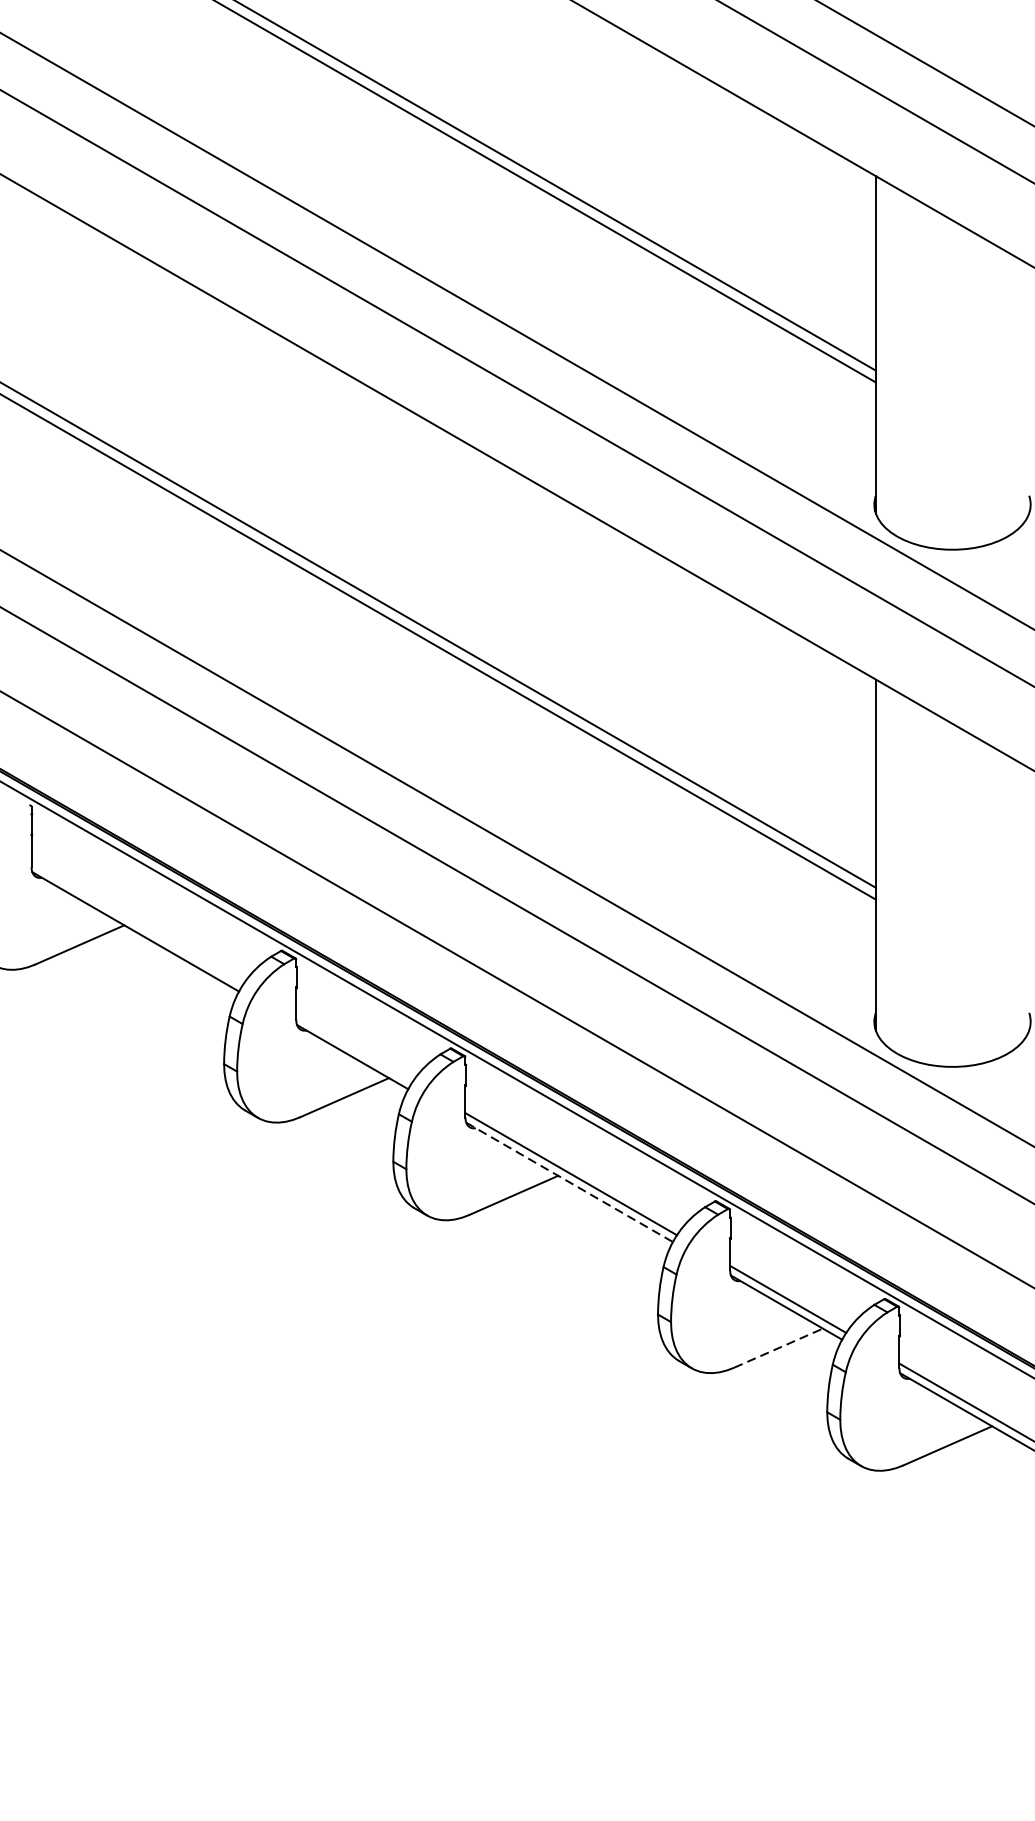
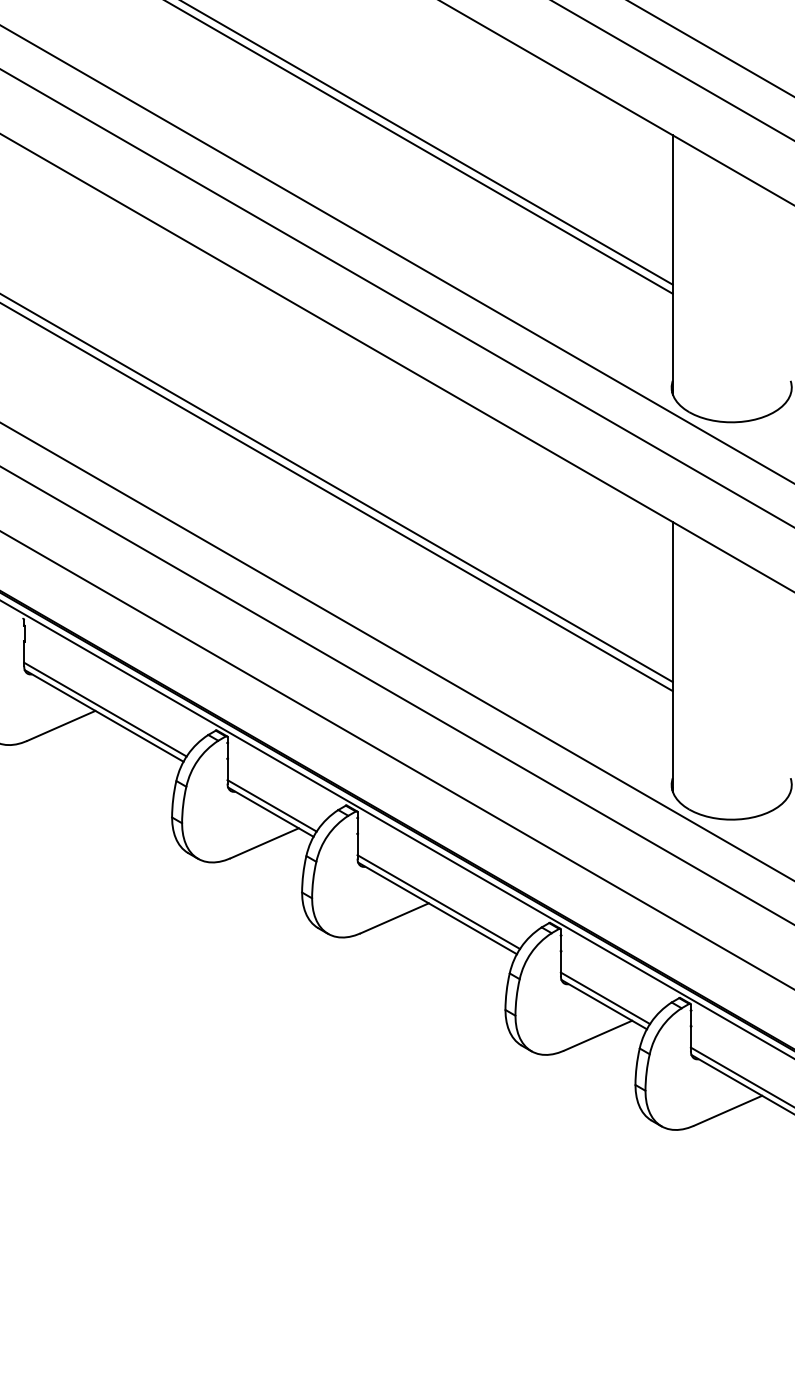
line: (137, 923) -> (105, 709), added
line: (353, 1048) -> (271, 805), added
line: (569, 1182) -> (437, 908), dashed -> solid
line: (779, 1347) -> (598, 1035), dashed -> solid

